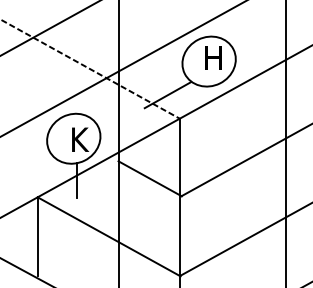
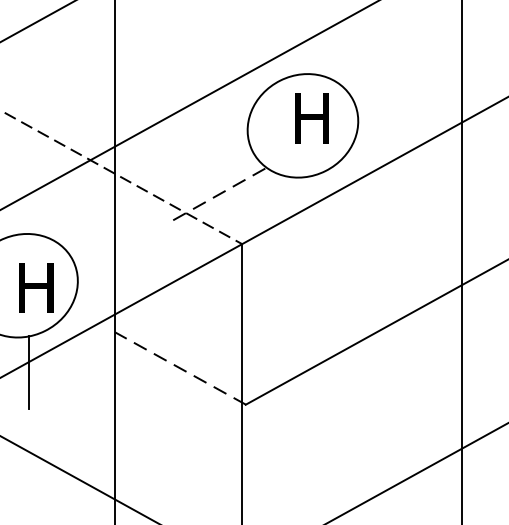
line: (167, 95) -> (216, 196), solid -> dashed
text: (80, 139) -> (36, 287), K -> H
line: (149, 178) -> (179, 368), solid -> dashed

